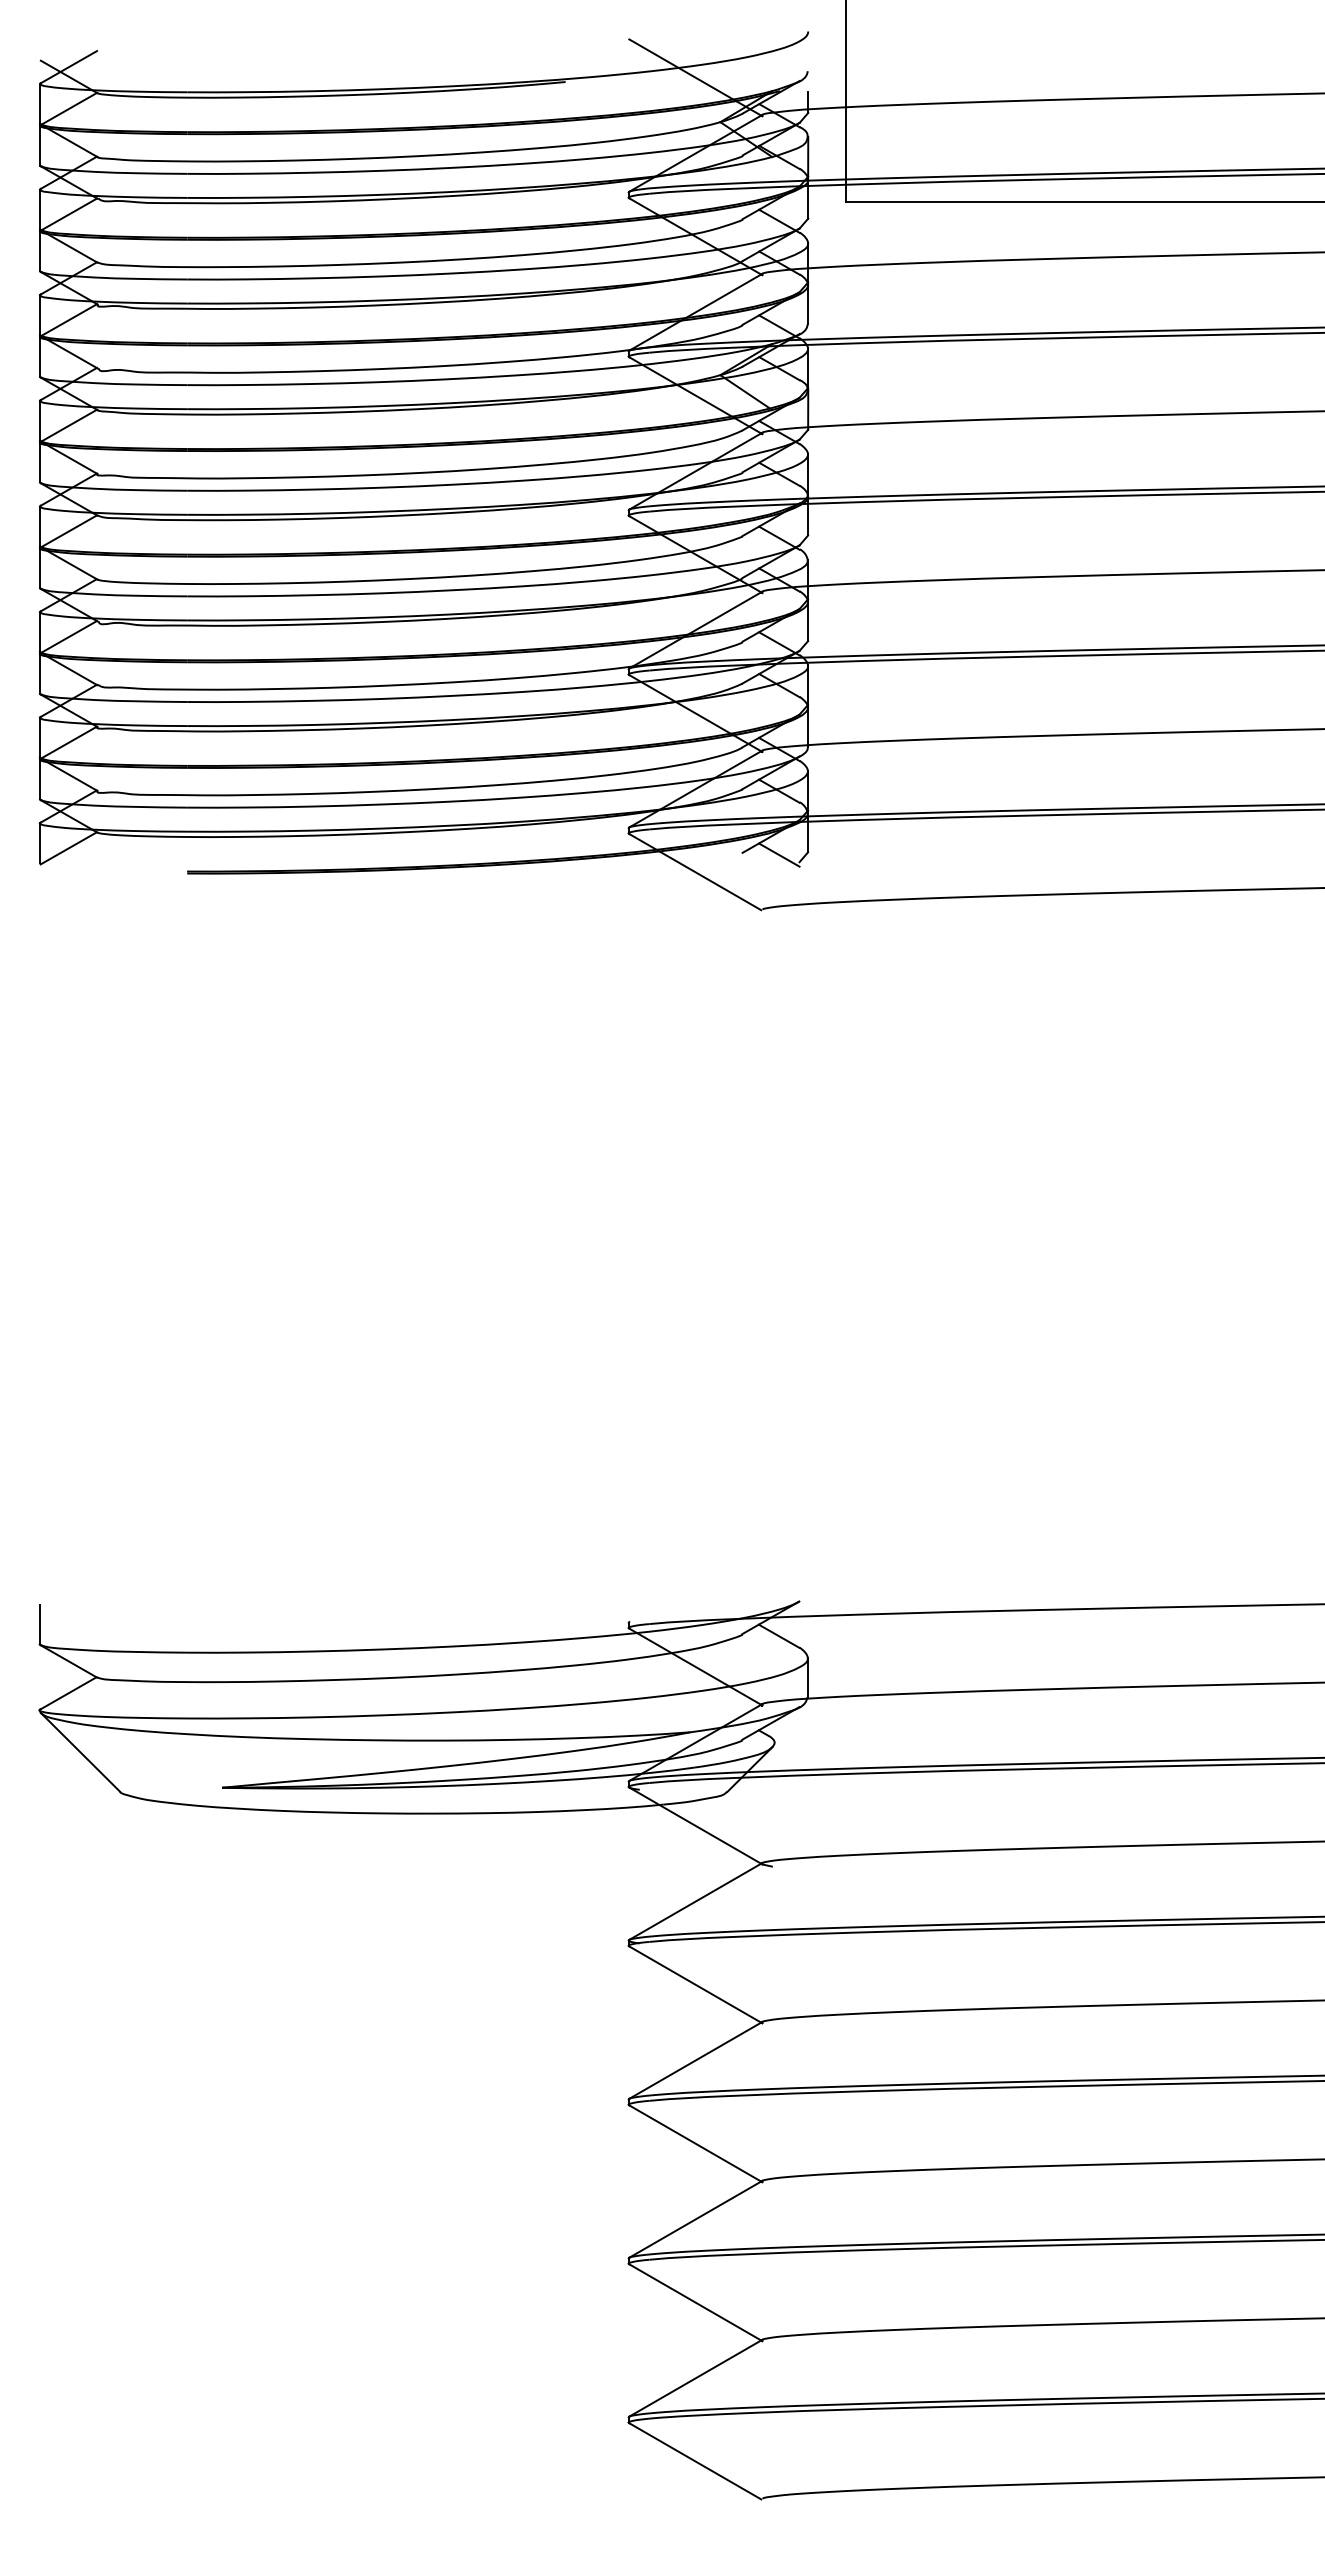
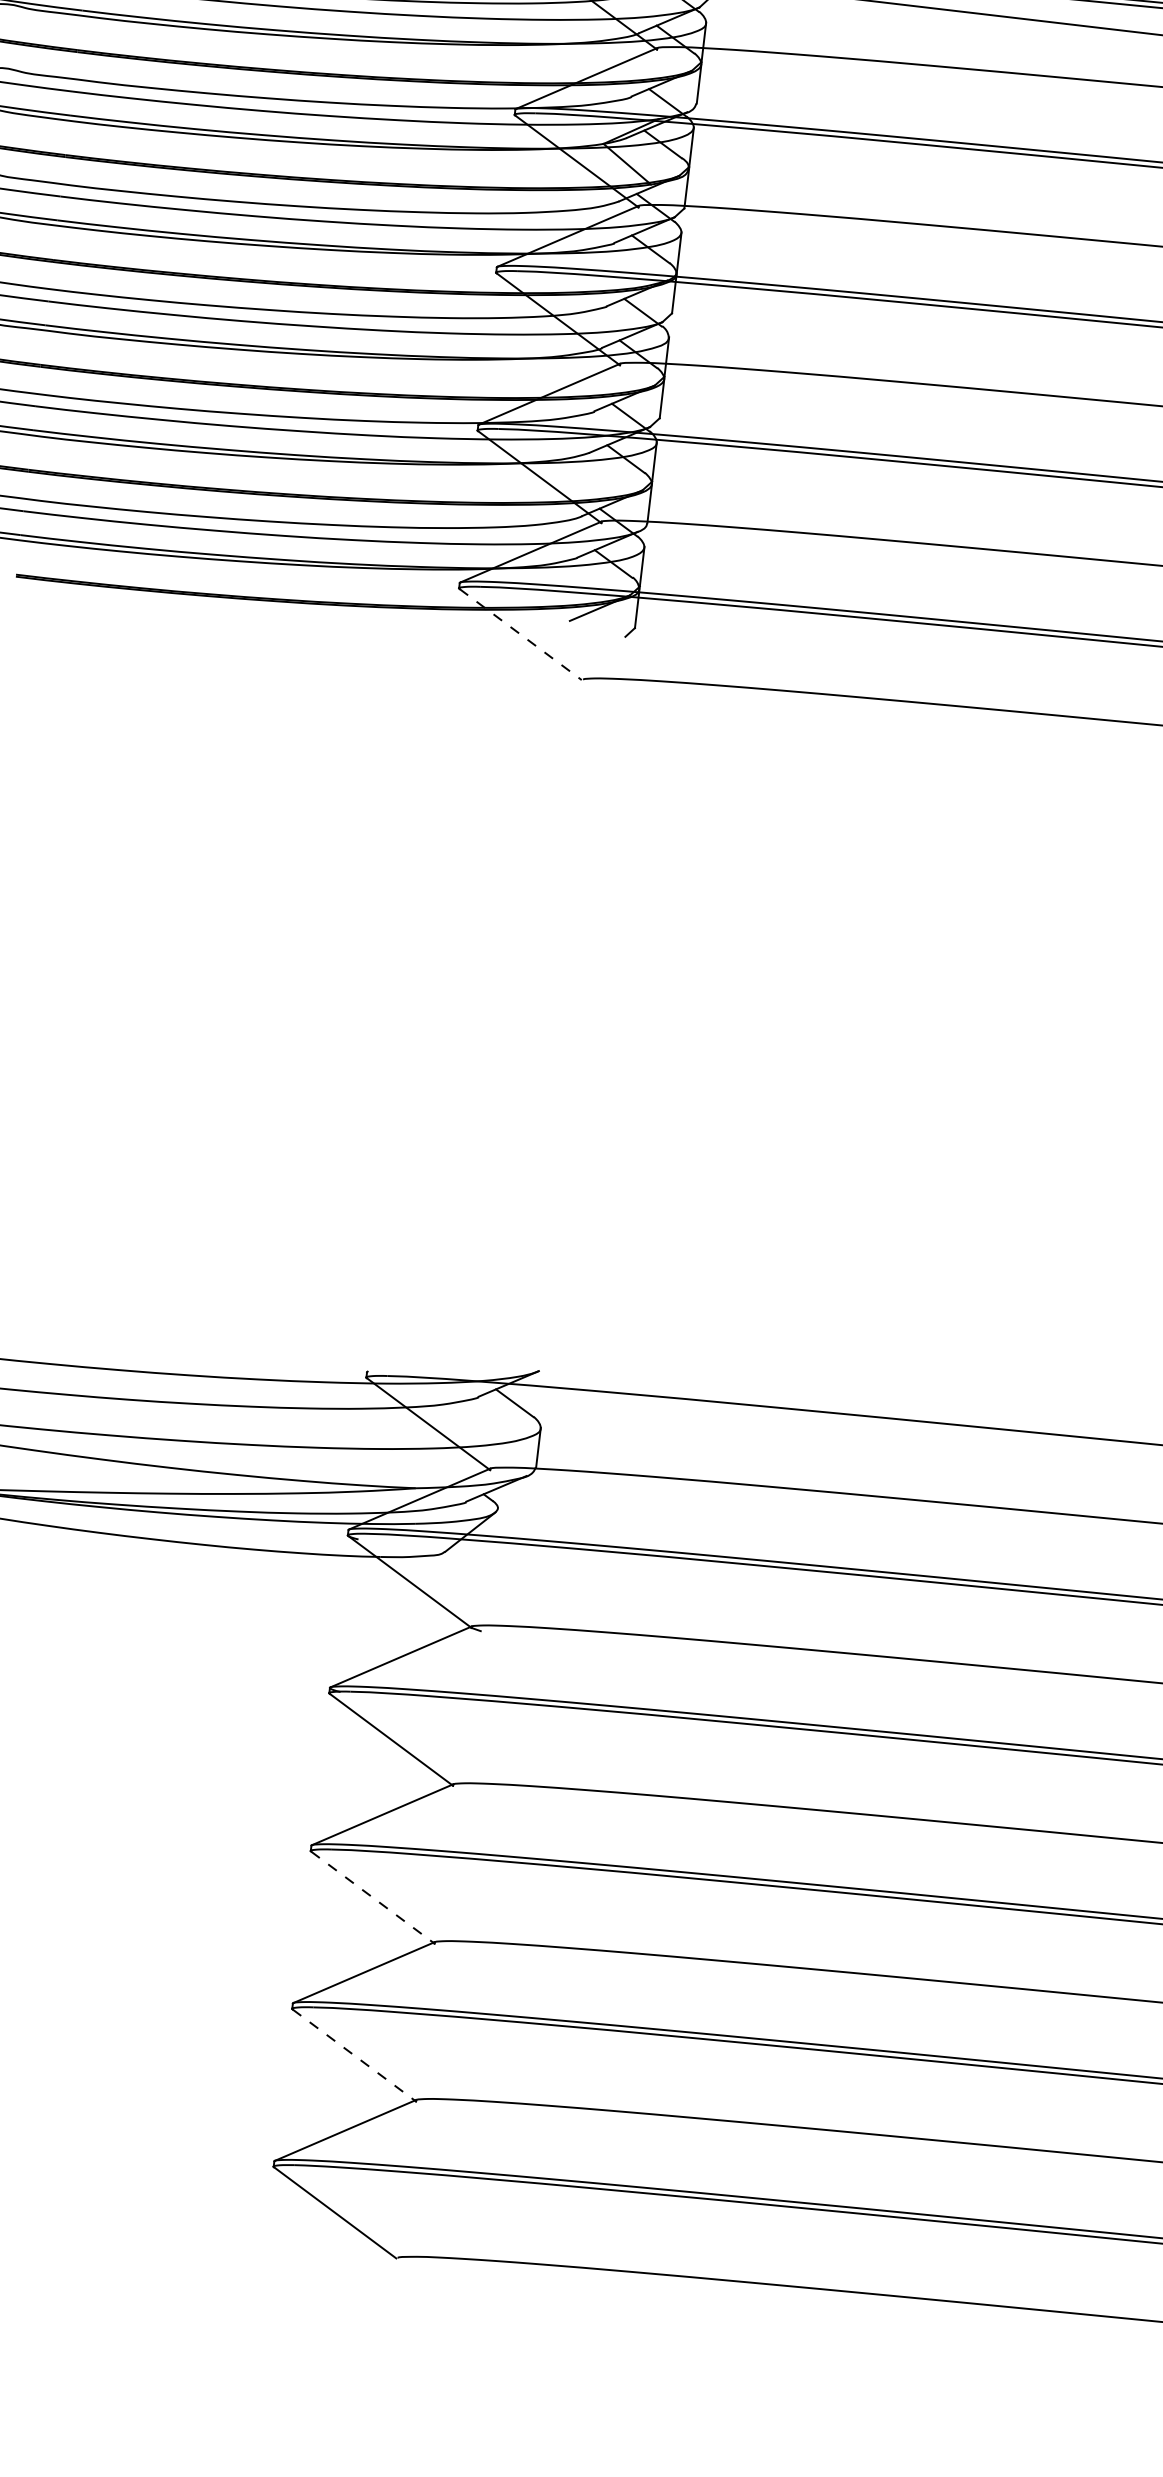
line: (779, 854) -> (606, 626), removed
line: (695, 872) -> (520, 634), solid -> dashed
line: (695, 2143) -> (372, 1897), solid -> dashed
line: (695, 2302) -> (354, 2055), solid -> dashed

